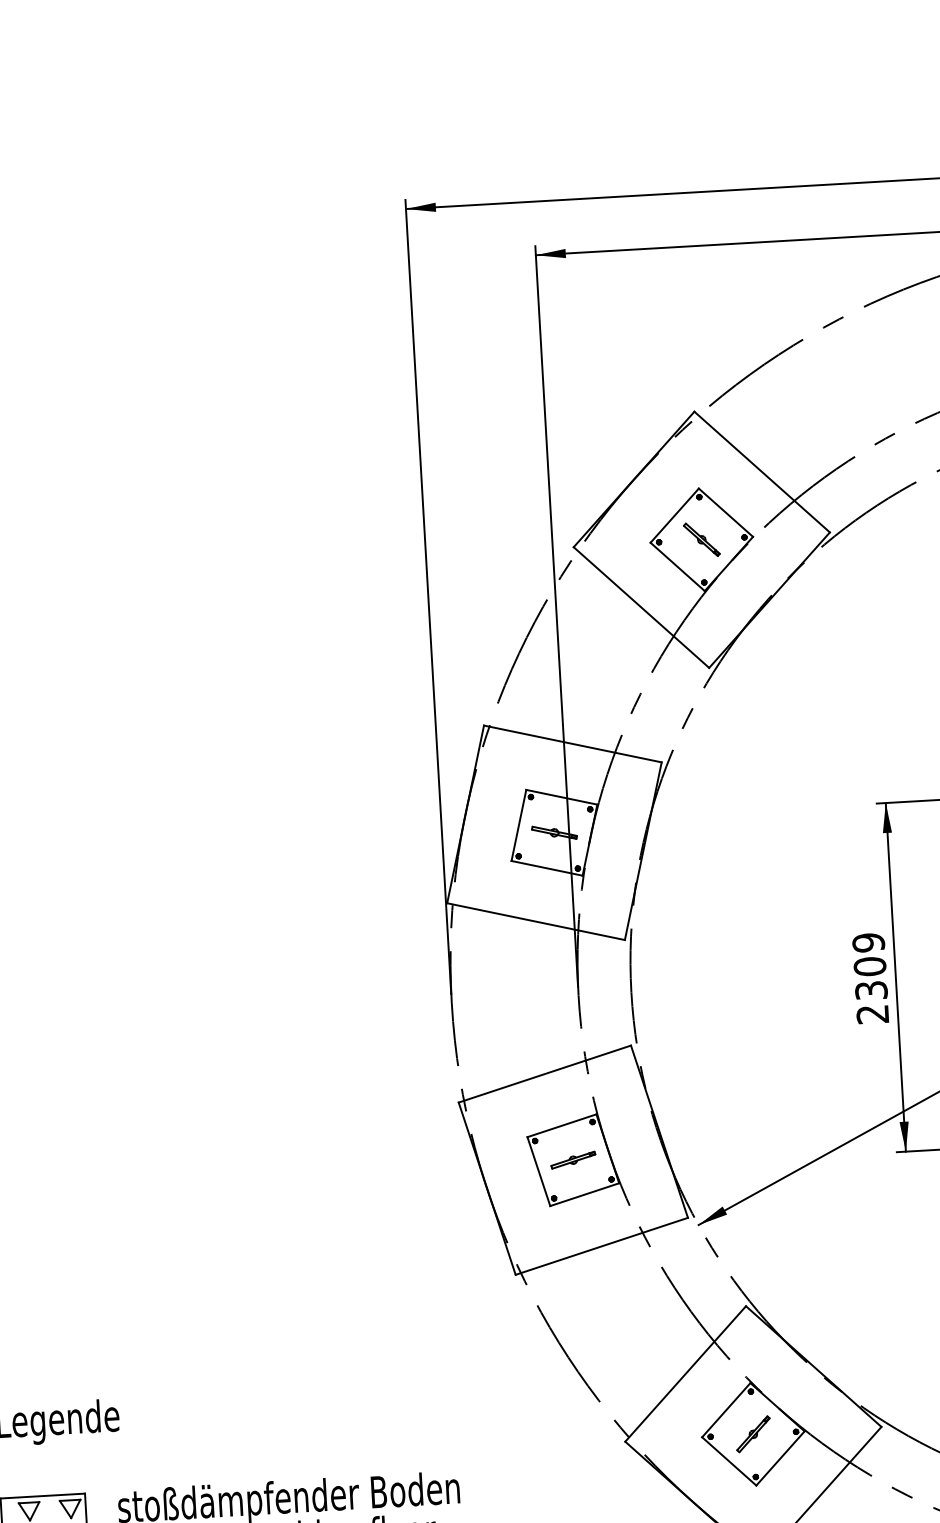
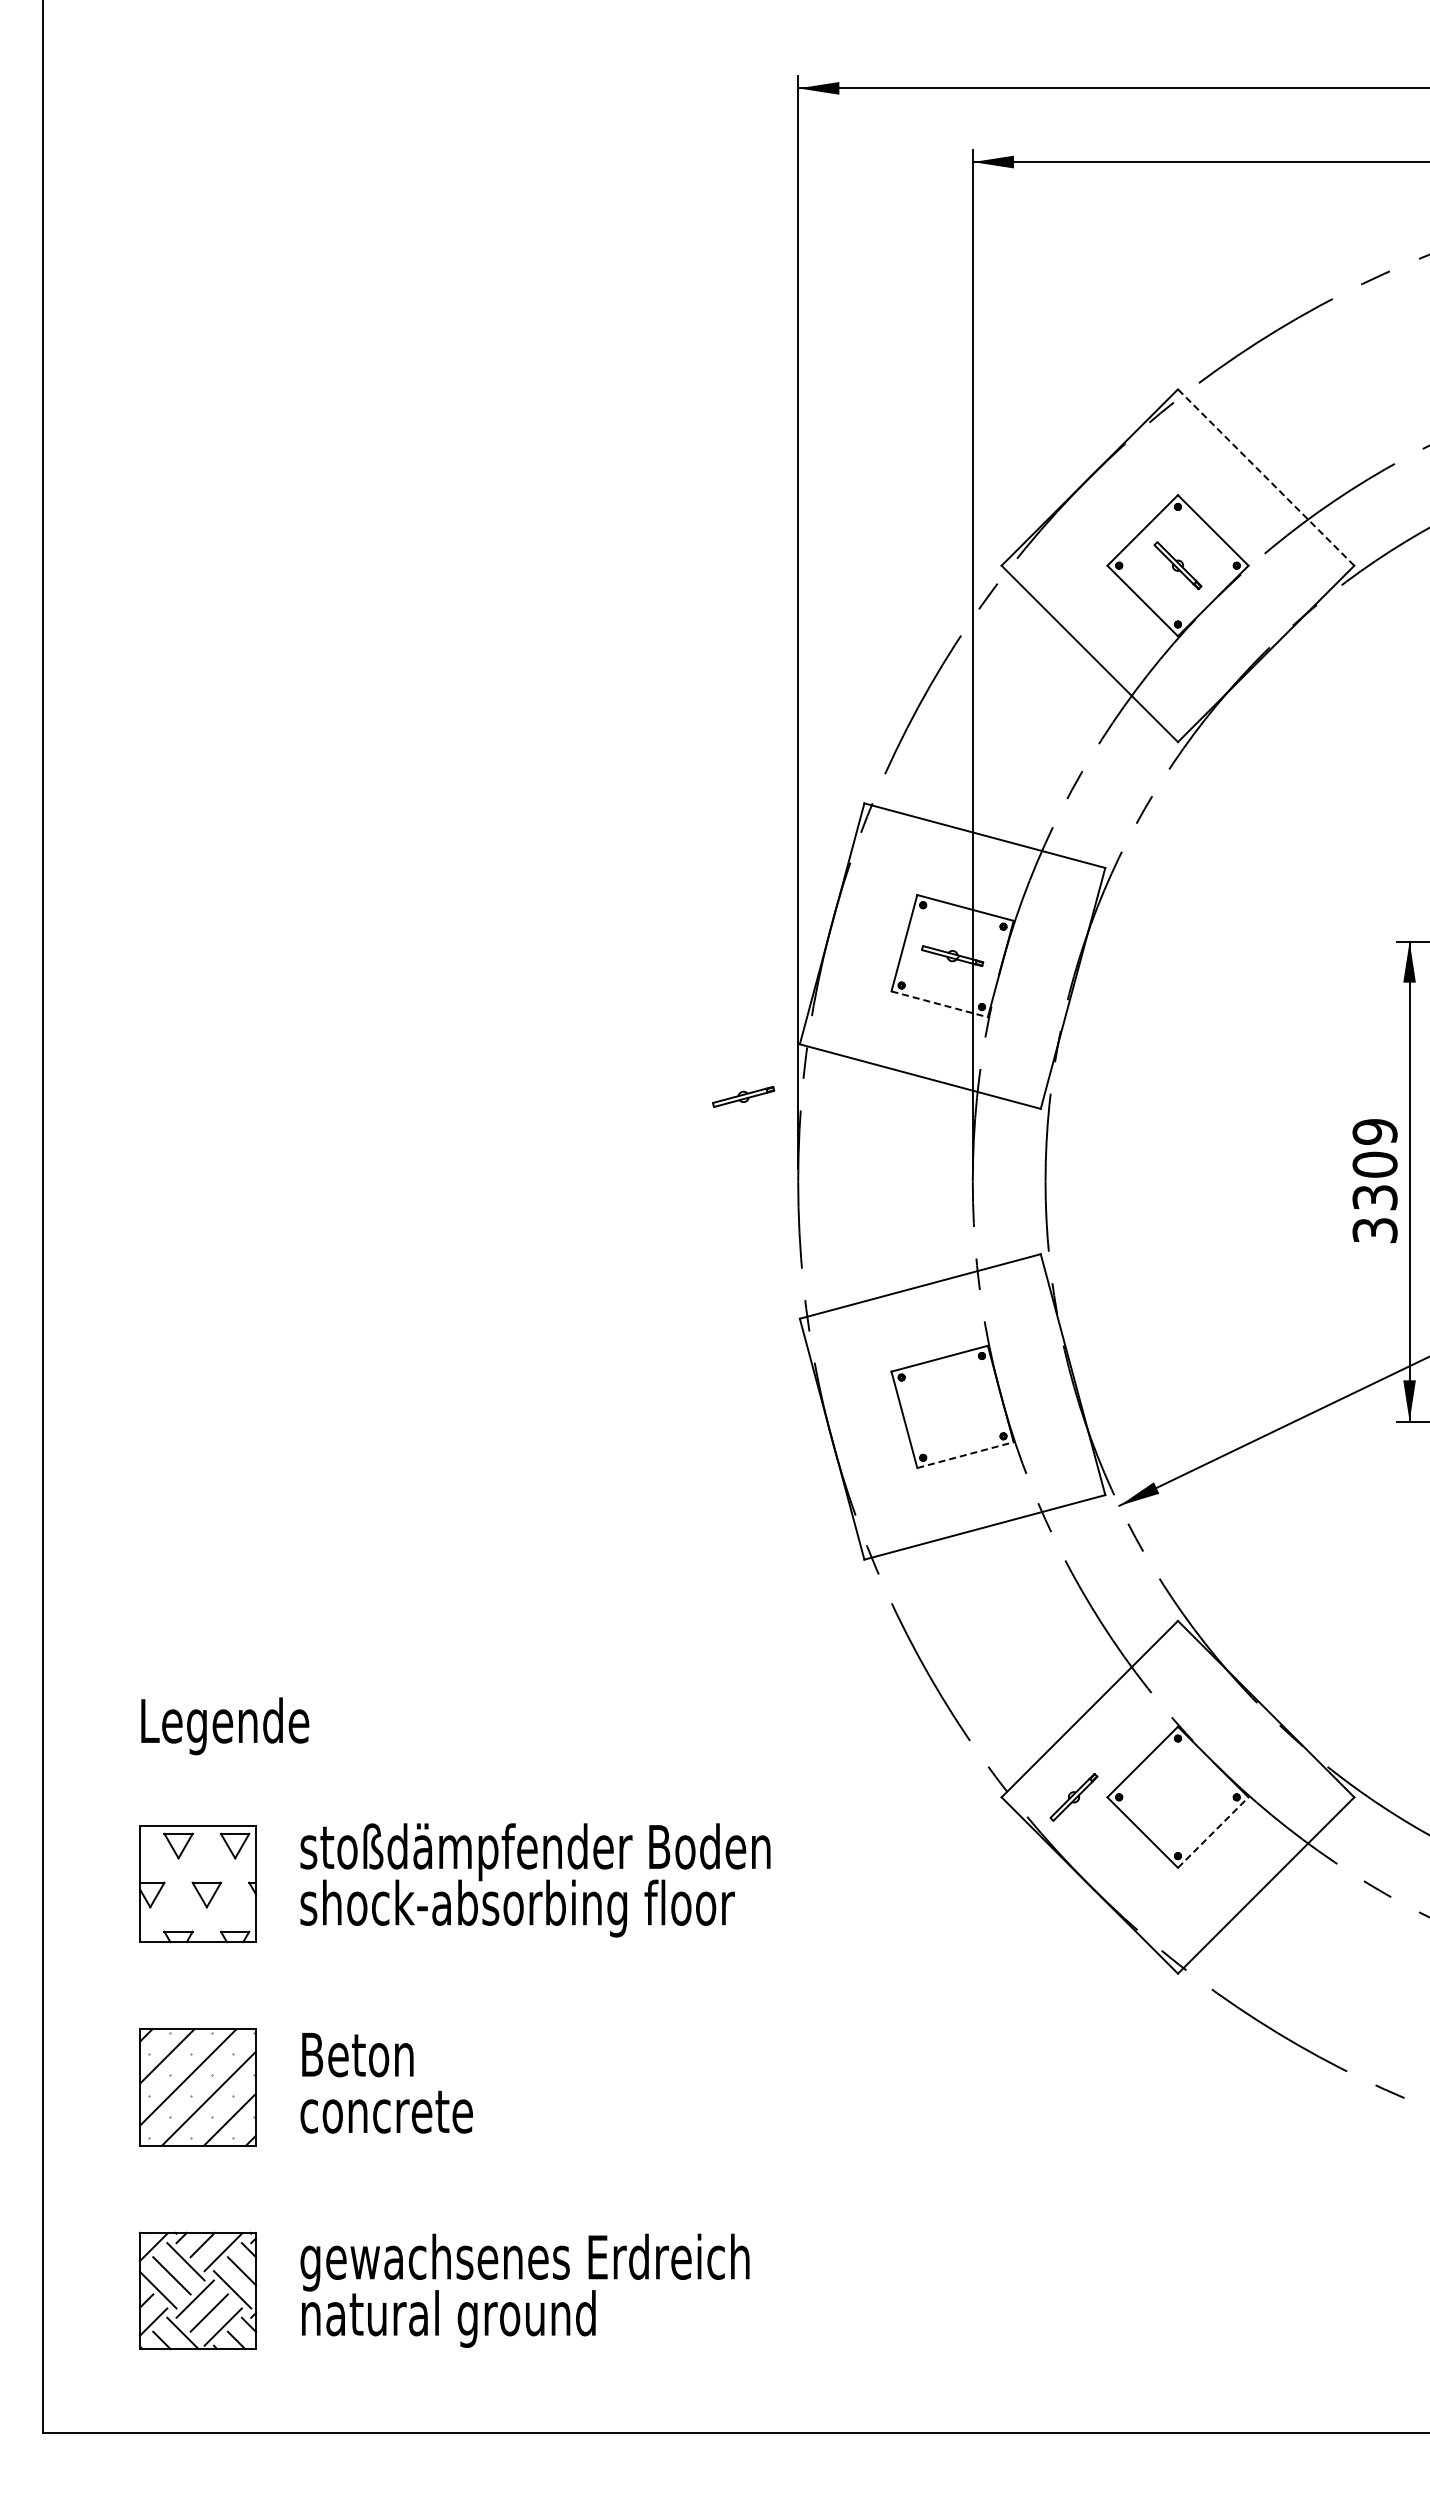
line: (762, 472) -> (1266, 477), solid -> dashed
line: (546, 868) -> (939, 1004), solid -> dashed
text: (872, 1014) -> (1374, 1230), 2309 -> 3309
part: (573, 1159) -> (743, 1096), moved
line: (584, 1194) -> (965, 1455), solid -> dashed
part: (753, 1434) -> (1073, 1797), moved
line: (780, 1458) -> (1213, 1832), solid -> dashed

